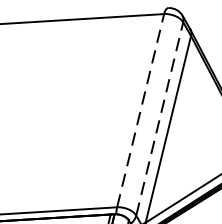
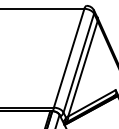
line: (141, 111) -> (69, 58), dashed -> solid
line: (159, 119) -> (78, 63), dashed -> solid

